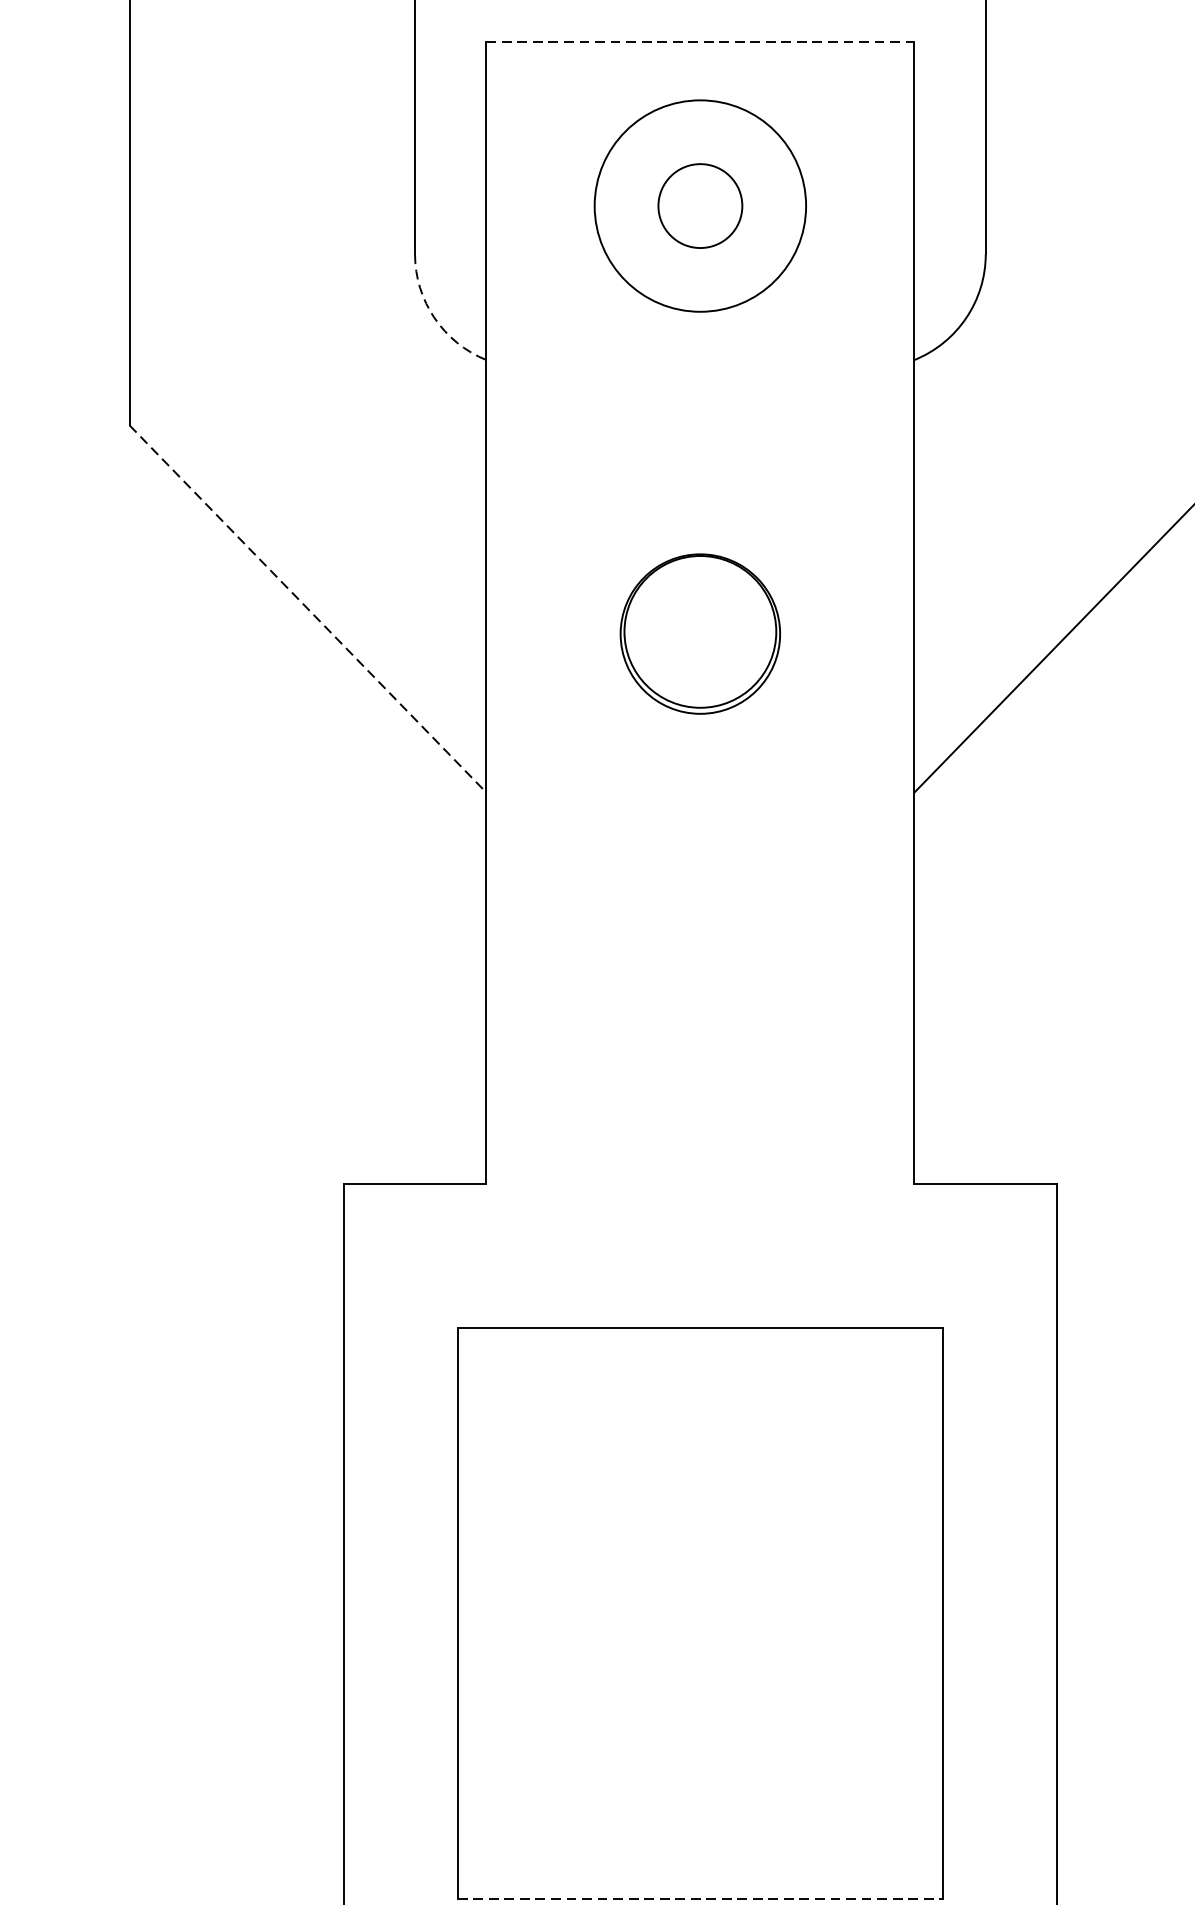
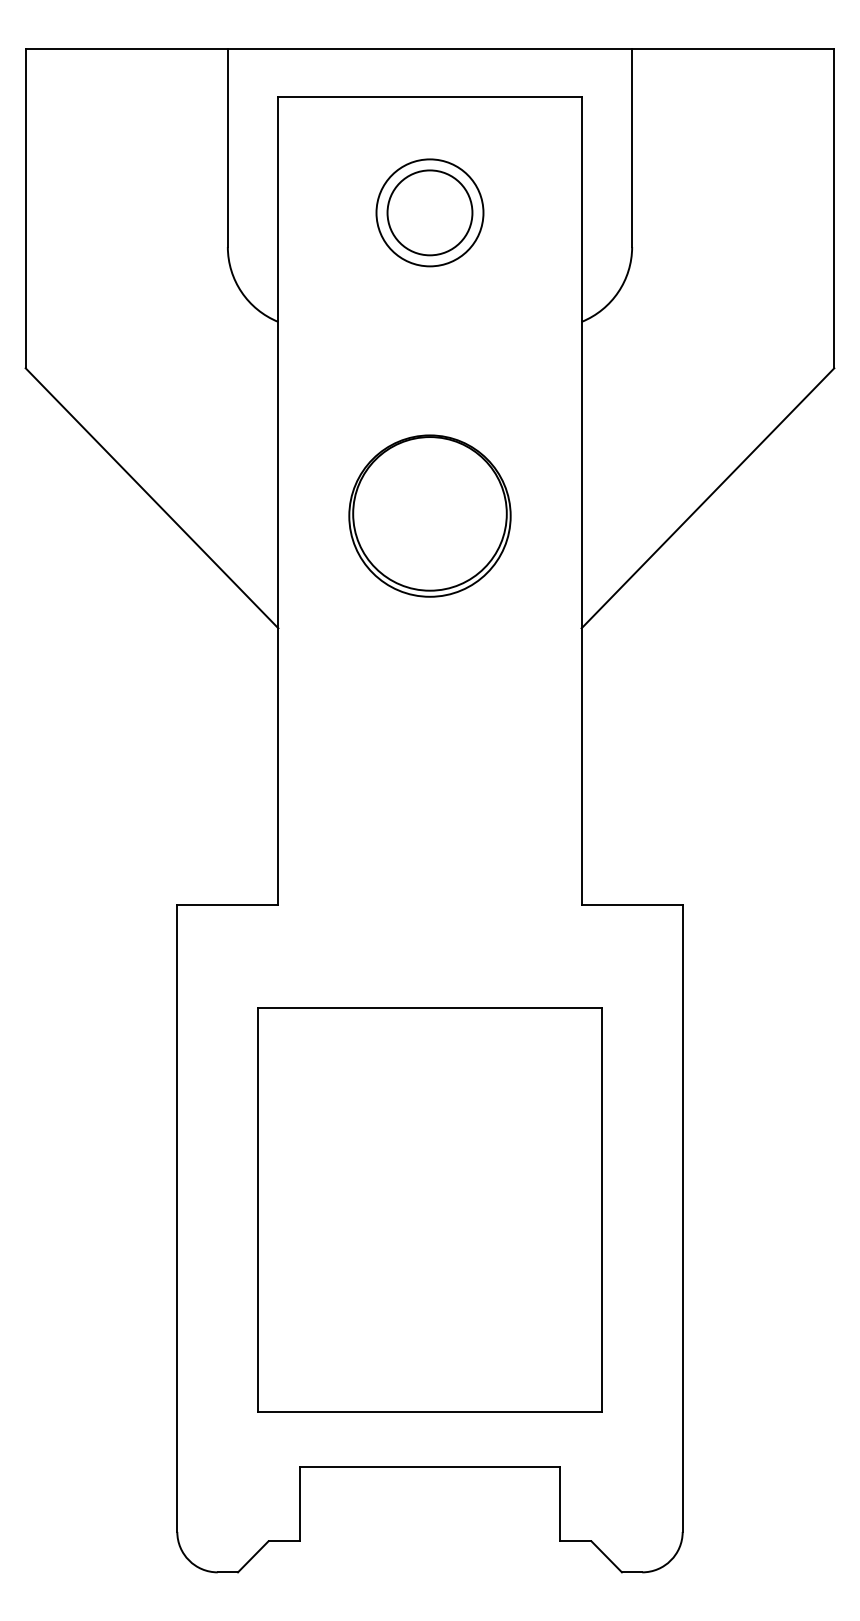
line: (701, 41) -> (430, 96), dashed -> solid
circle: (699, 205) -> (429, 212), size x0.71
circle: (699, 205) -> (429, 212), size x1.43
arc: (434, 318) -> (241, 292), dashed -> solid
line: (308, 609) -> (152, 498), dashed -> solid
part: (699, 633) -> (429, 515), size x1.43
line: (701, 1899) -> (430, 1412), dashed -> solid

